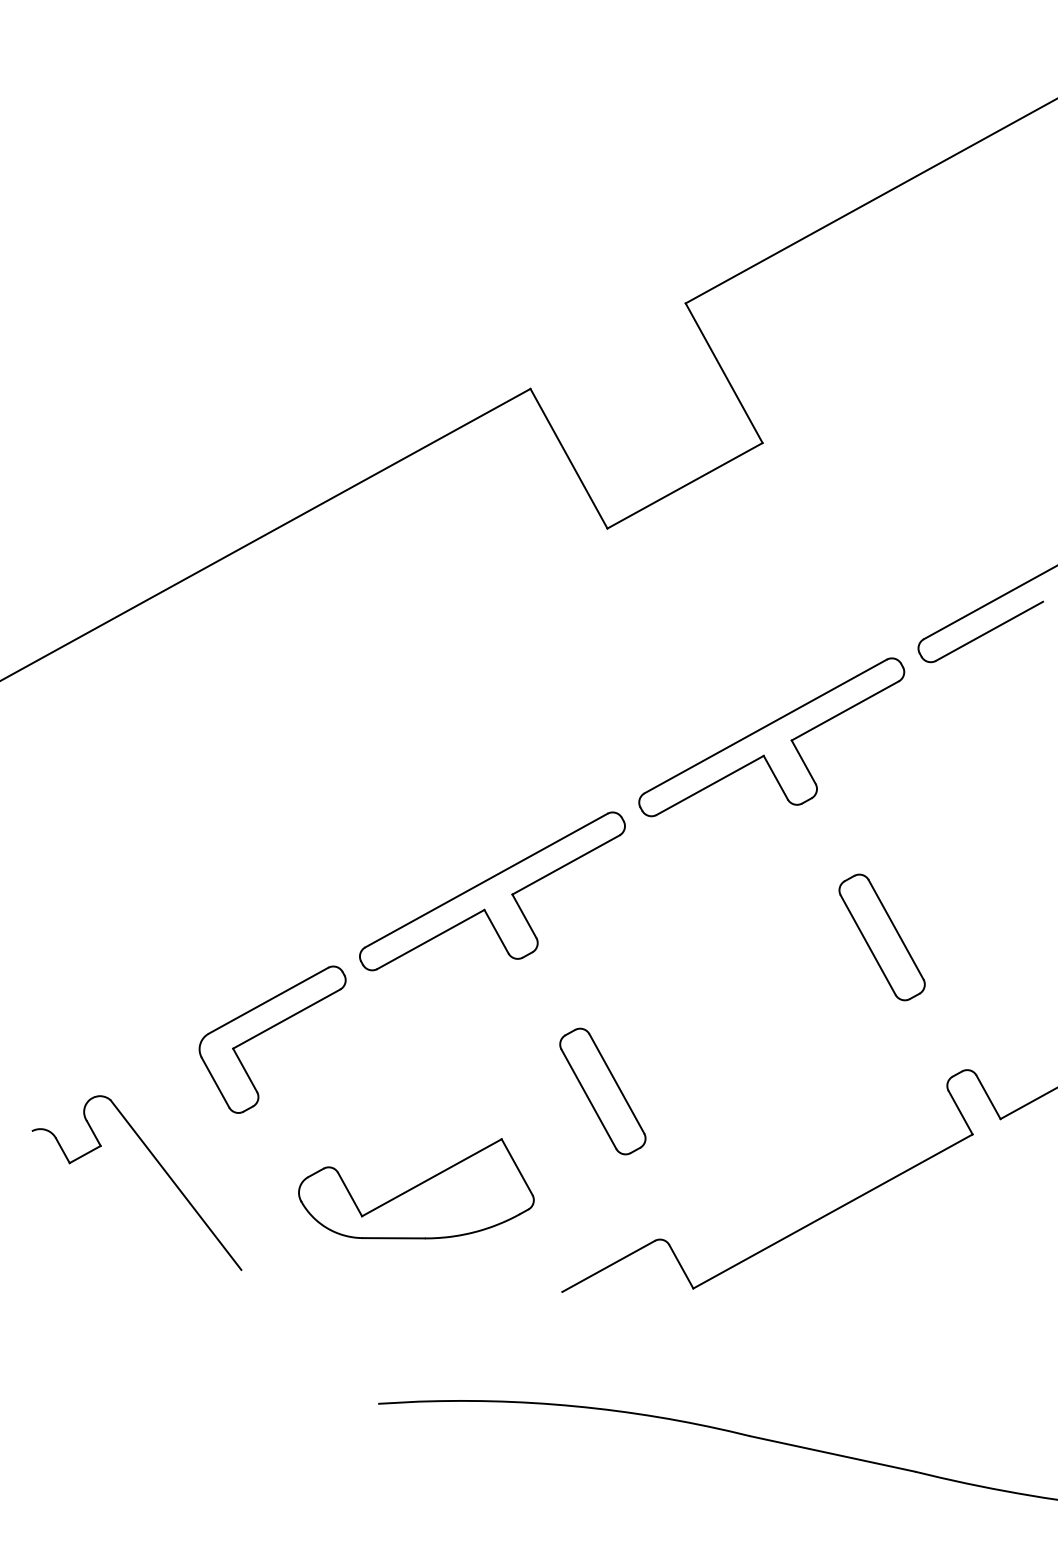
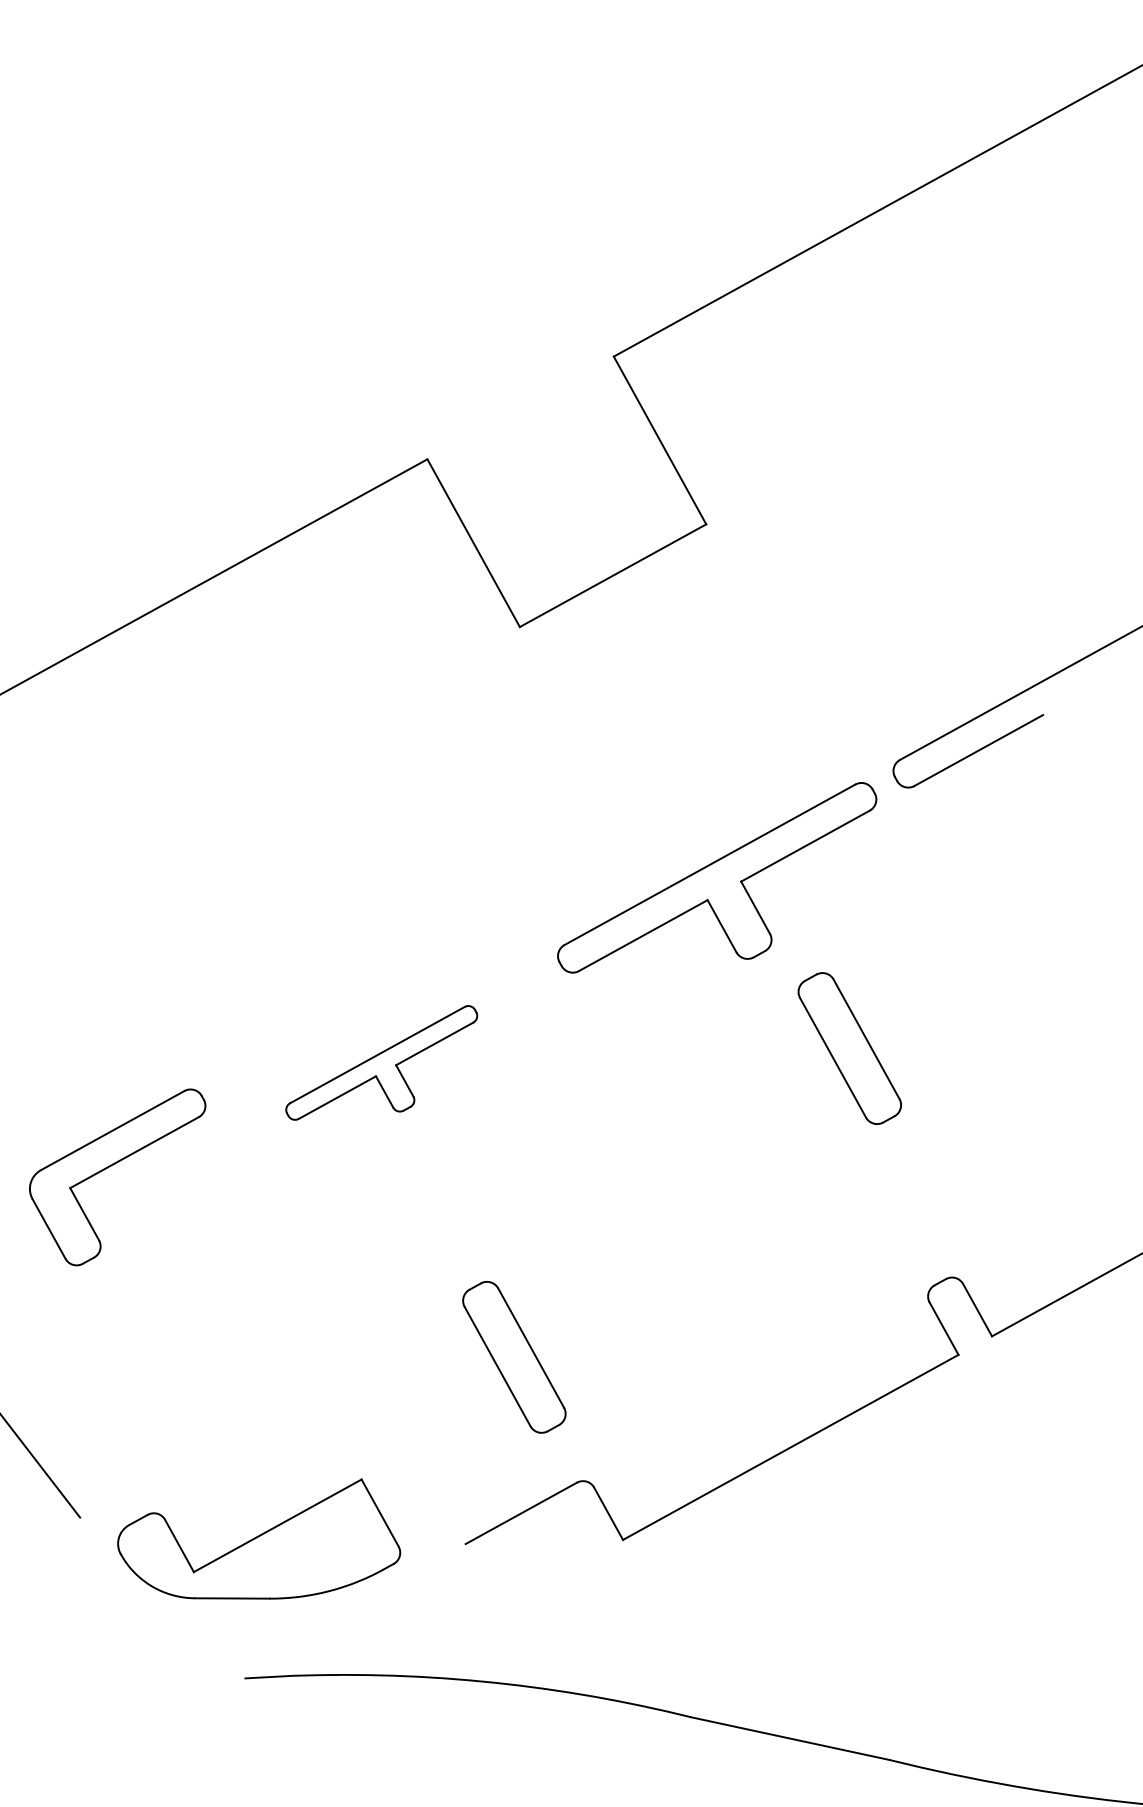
part: (492, 891) -> (381, 1063), size x0.6
part: (881, 937) -> (849, 1048), moved
part: (268, 1030) -> (112, 1166), moved
part: (602, 1091) -> (513, 1357), moved
part: (416, 1188) -> (259, 1538), moved

